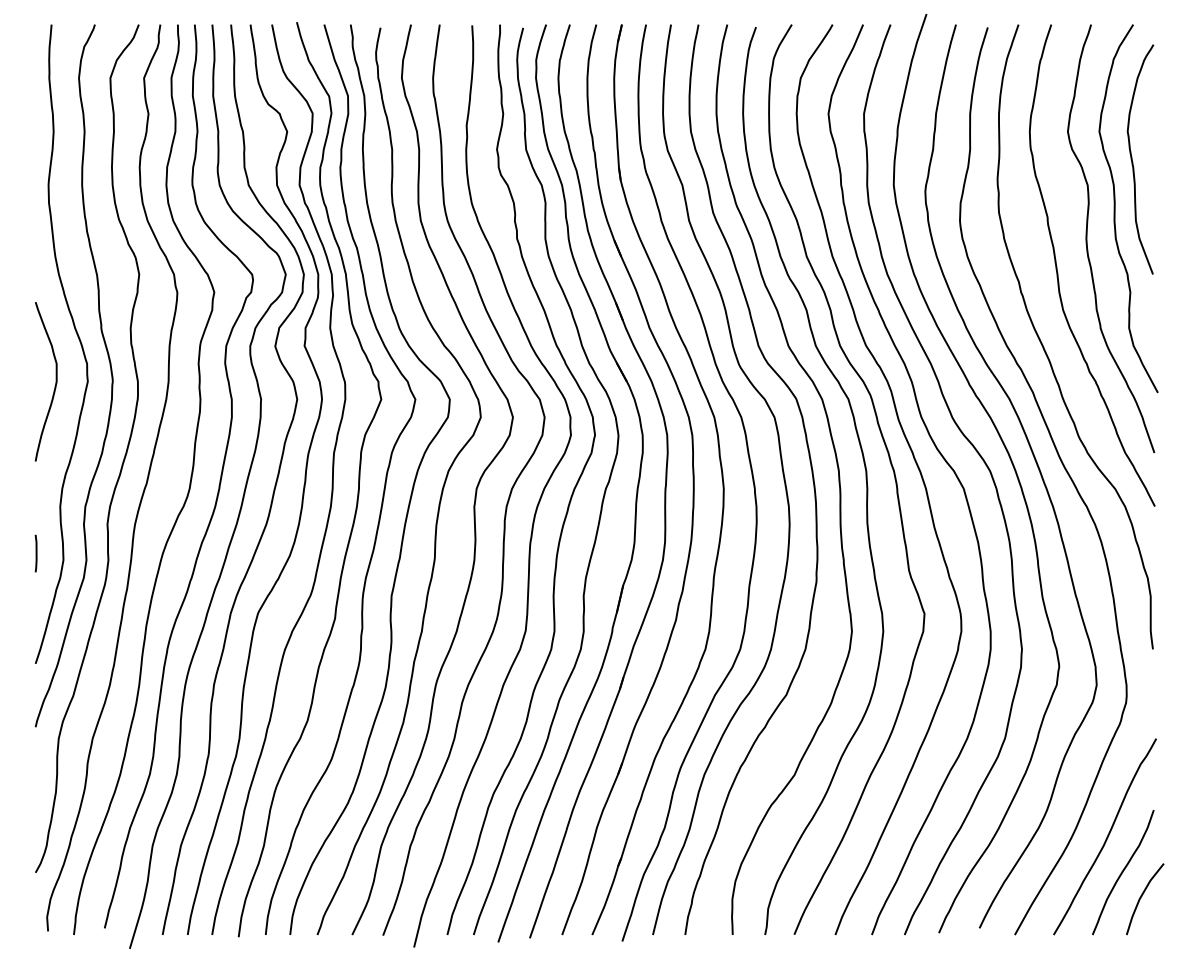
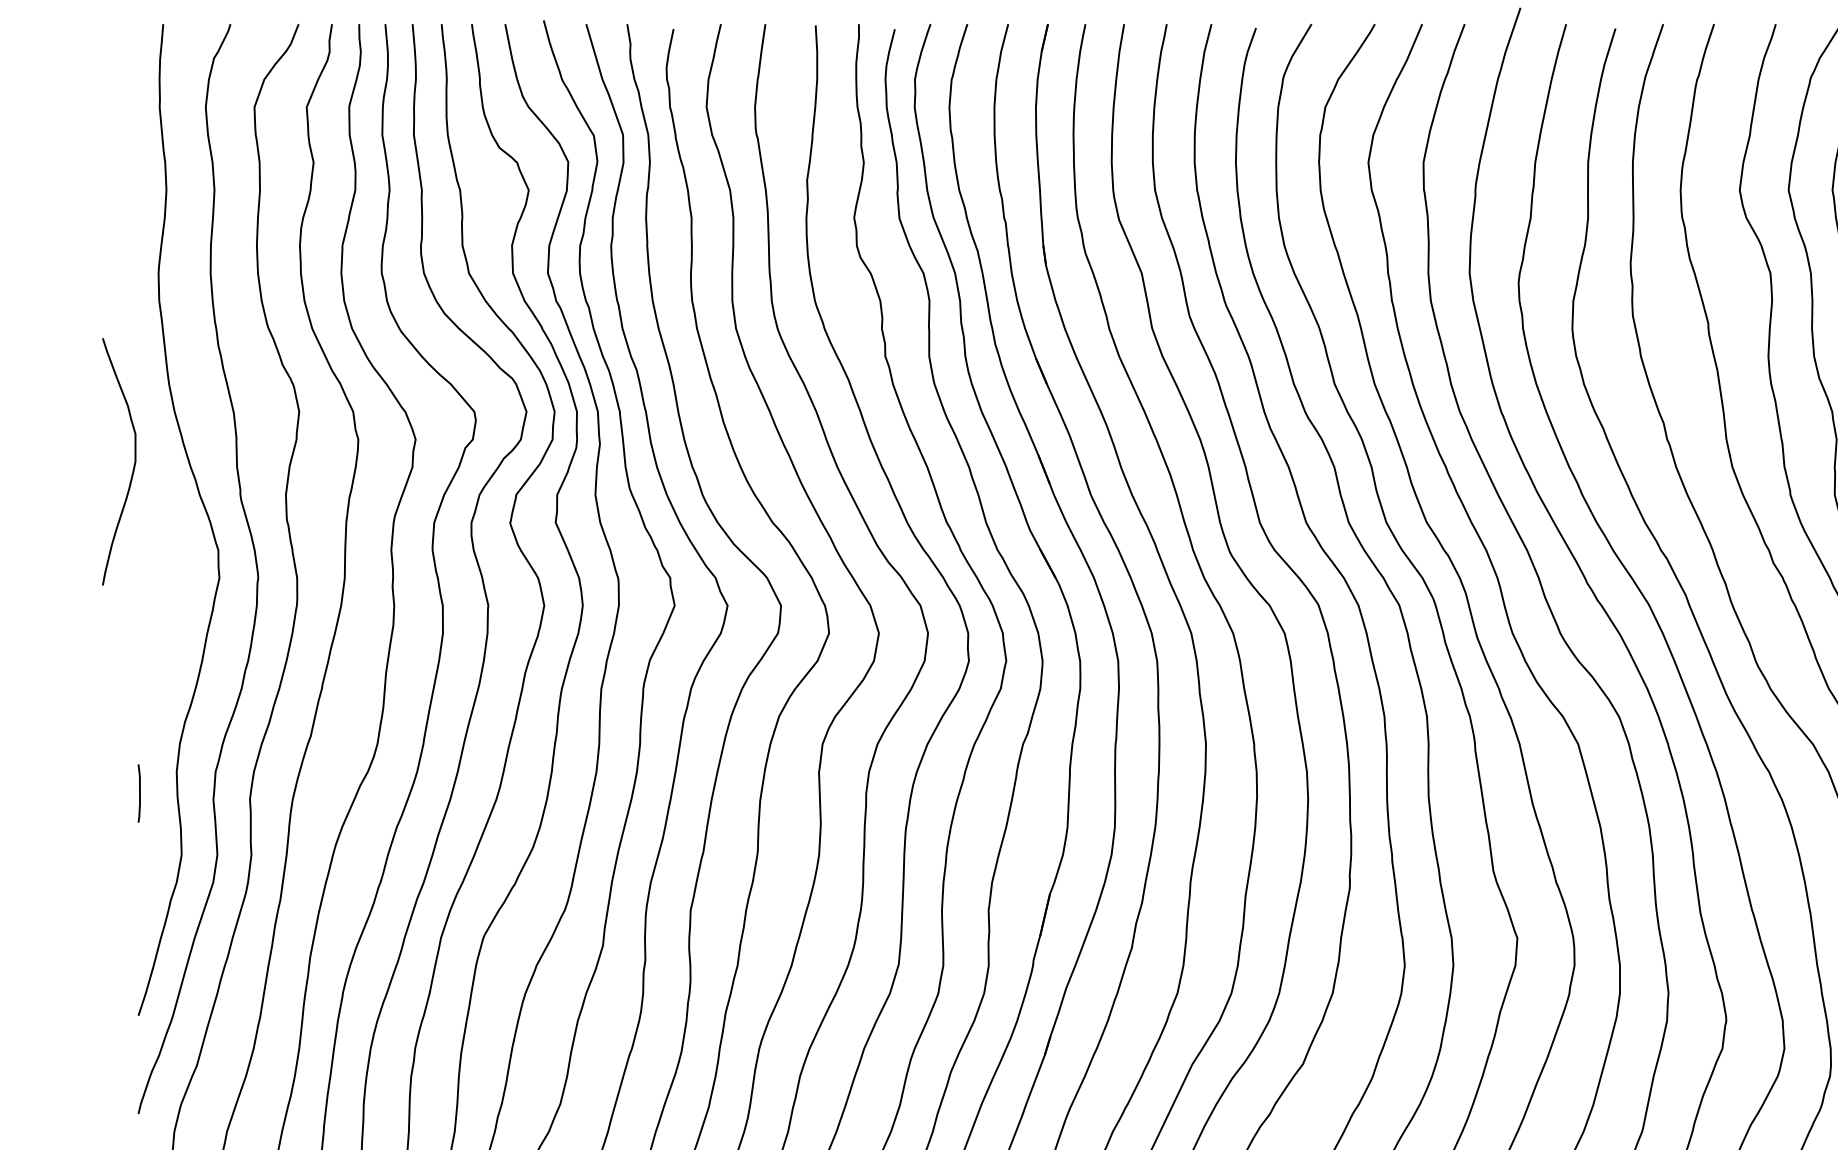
curve: (55, 381) -> (133, 461), moved
line: (35, 553) -> (138, 793), moved

